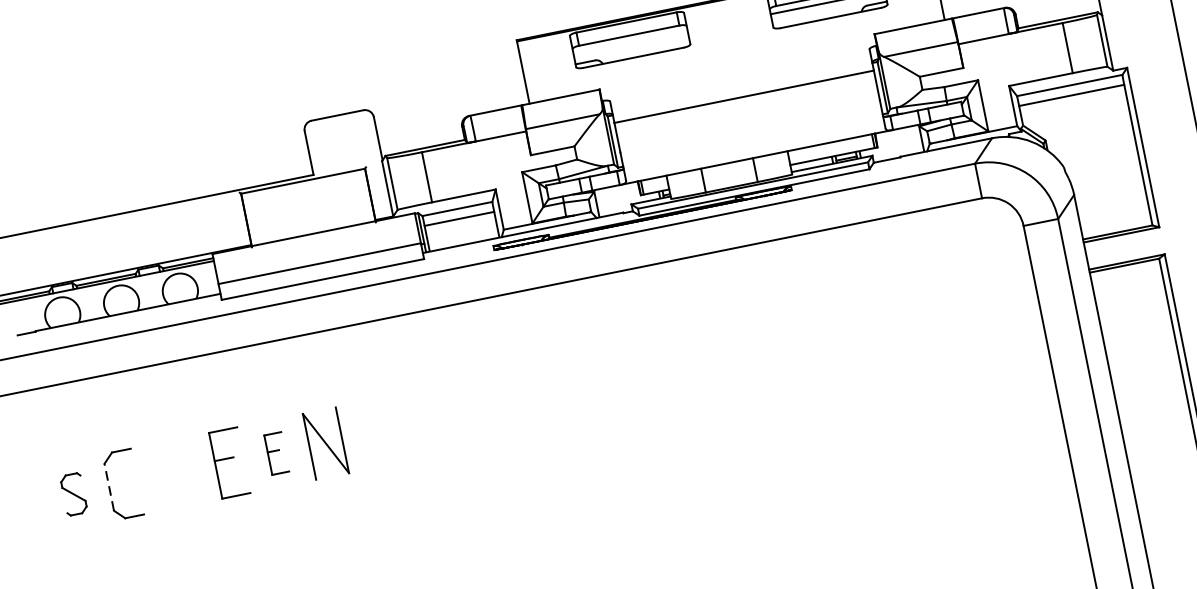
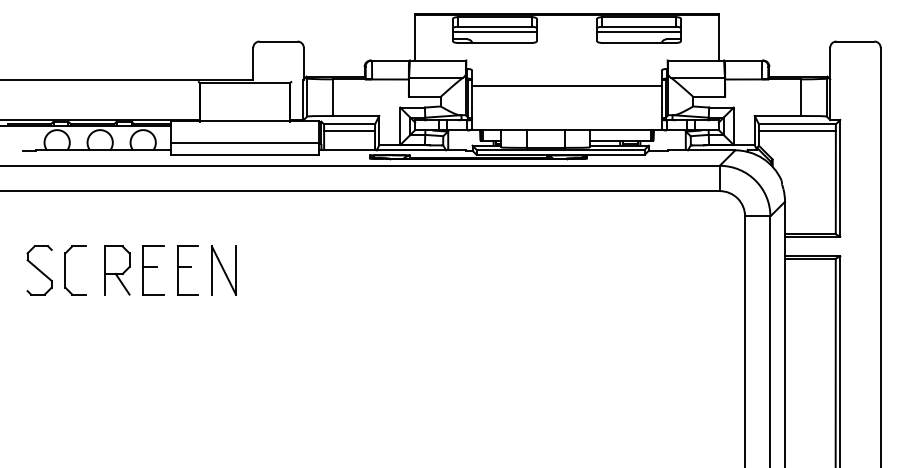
line: (629, 42) -> (494, 31), added
part: (276, 453) -> (187, 270), size x1.67
part: (180, 472) -> (117, 270), added
line: (109, 487) -> (65, 270), dashed -> solid
part: (73, 494) -> (39, 270), size x1.67

